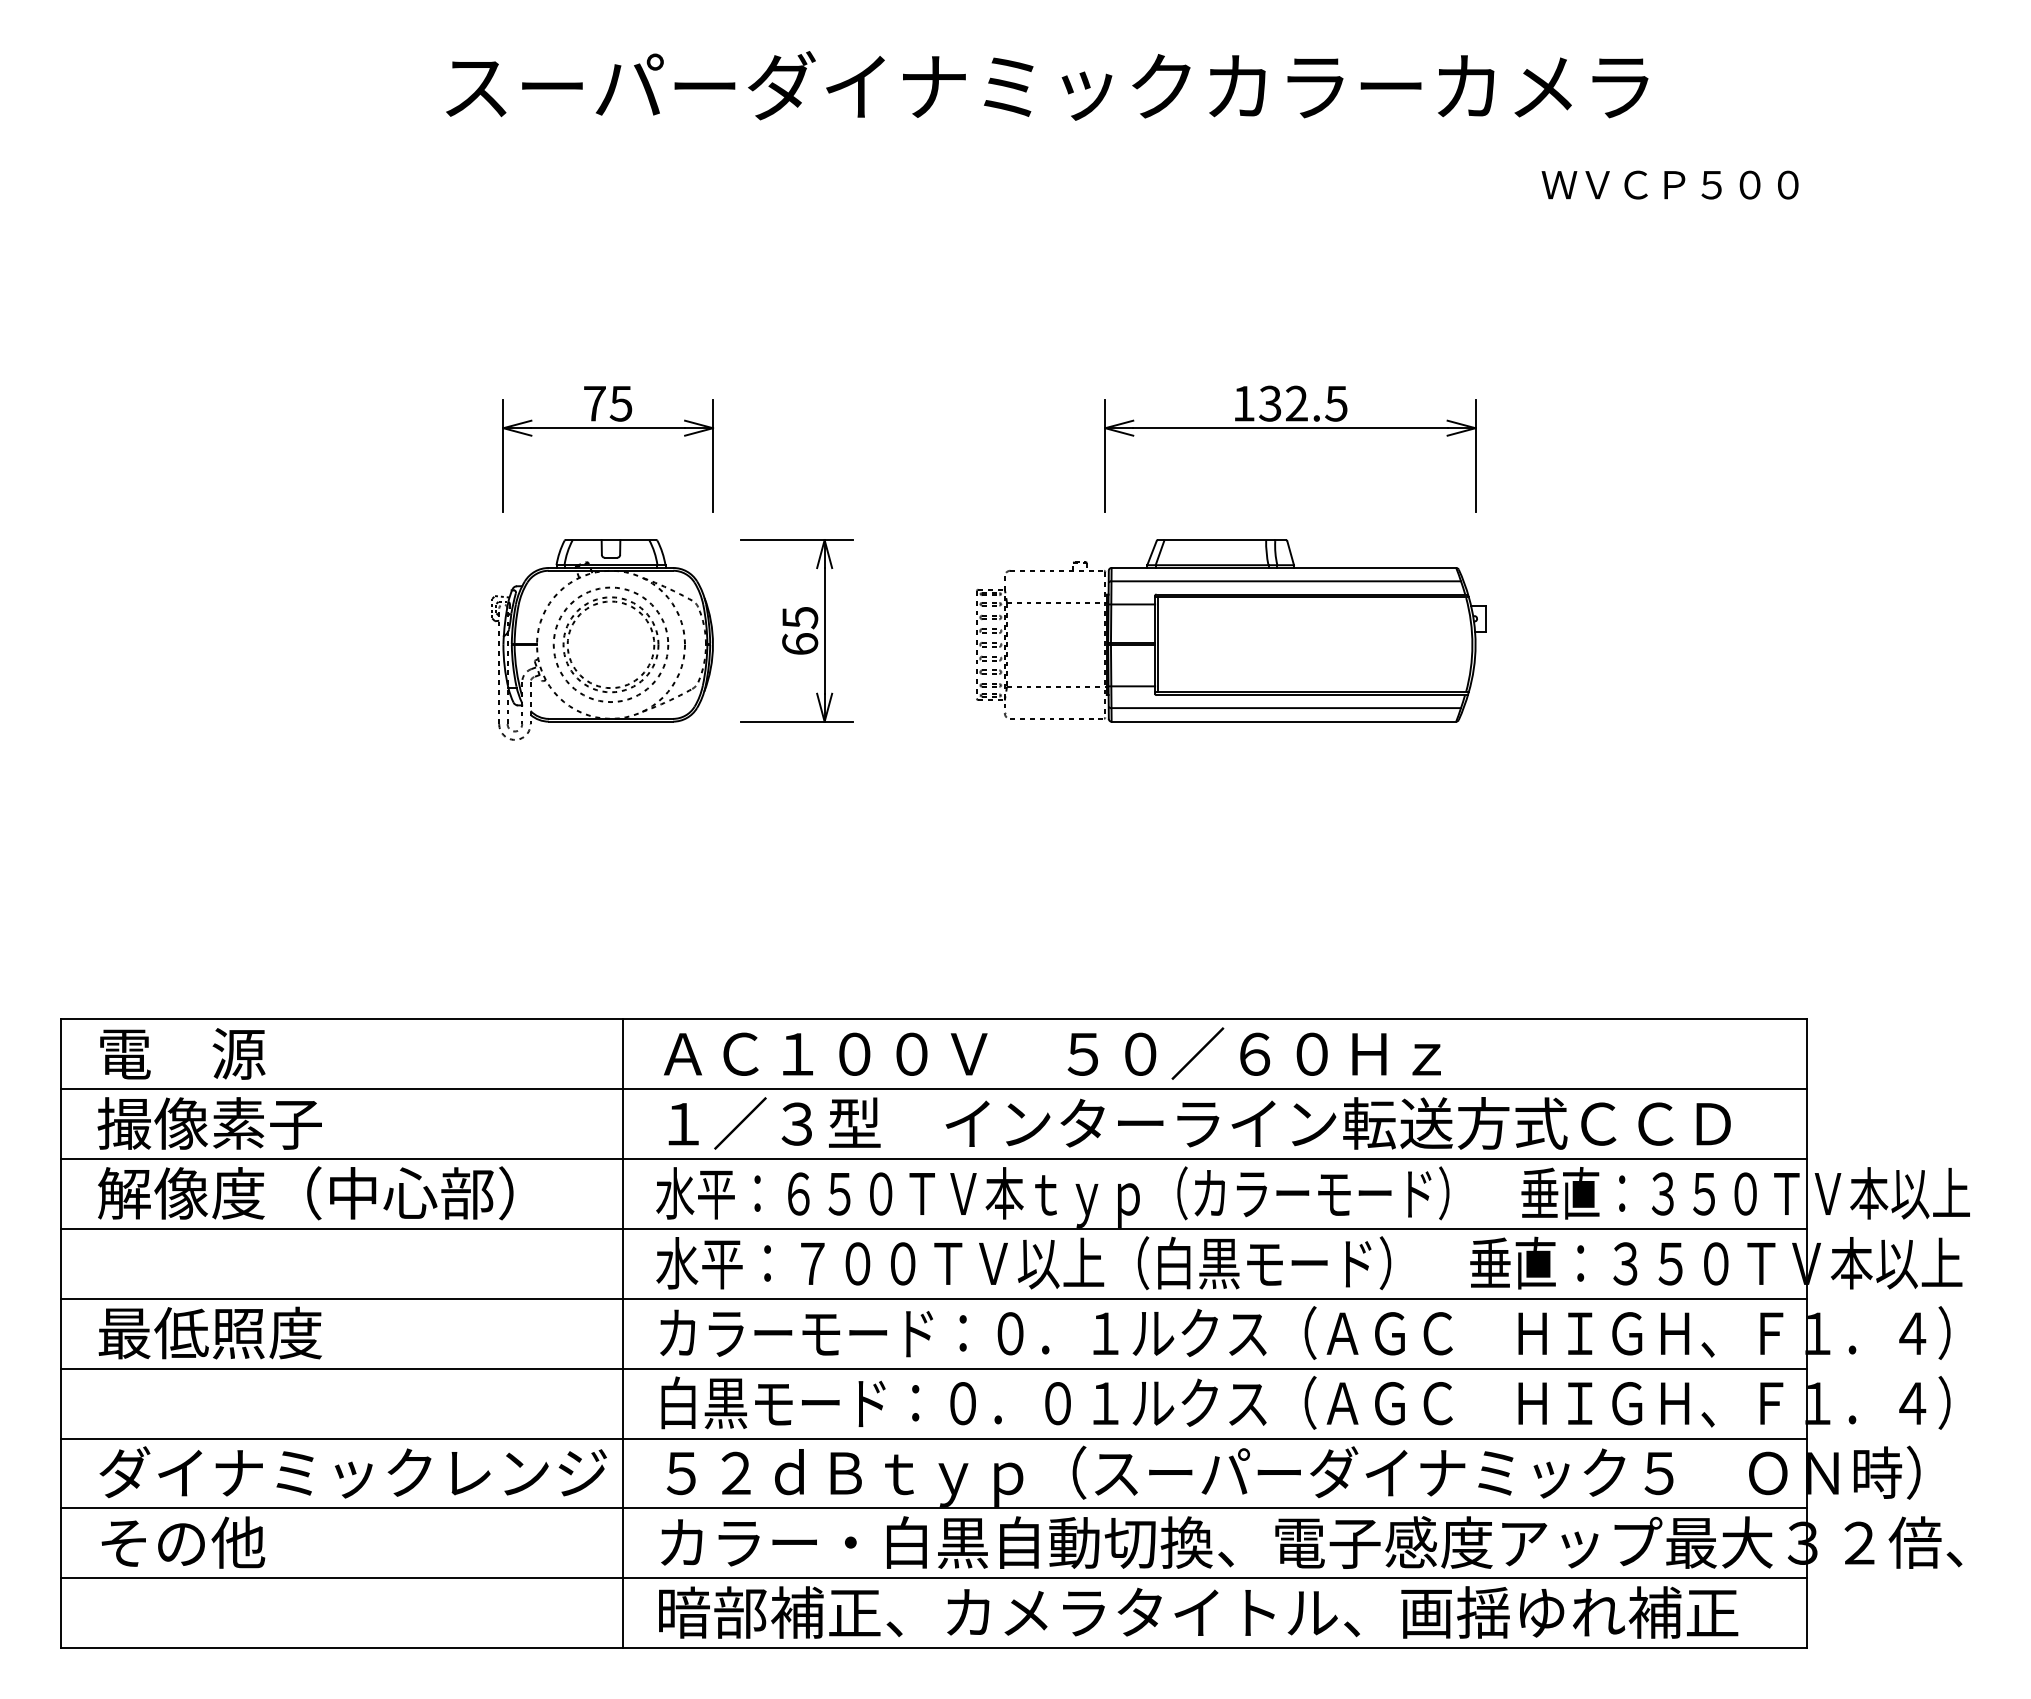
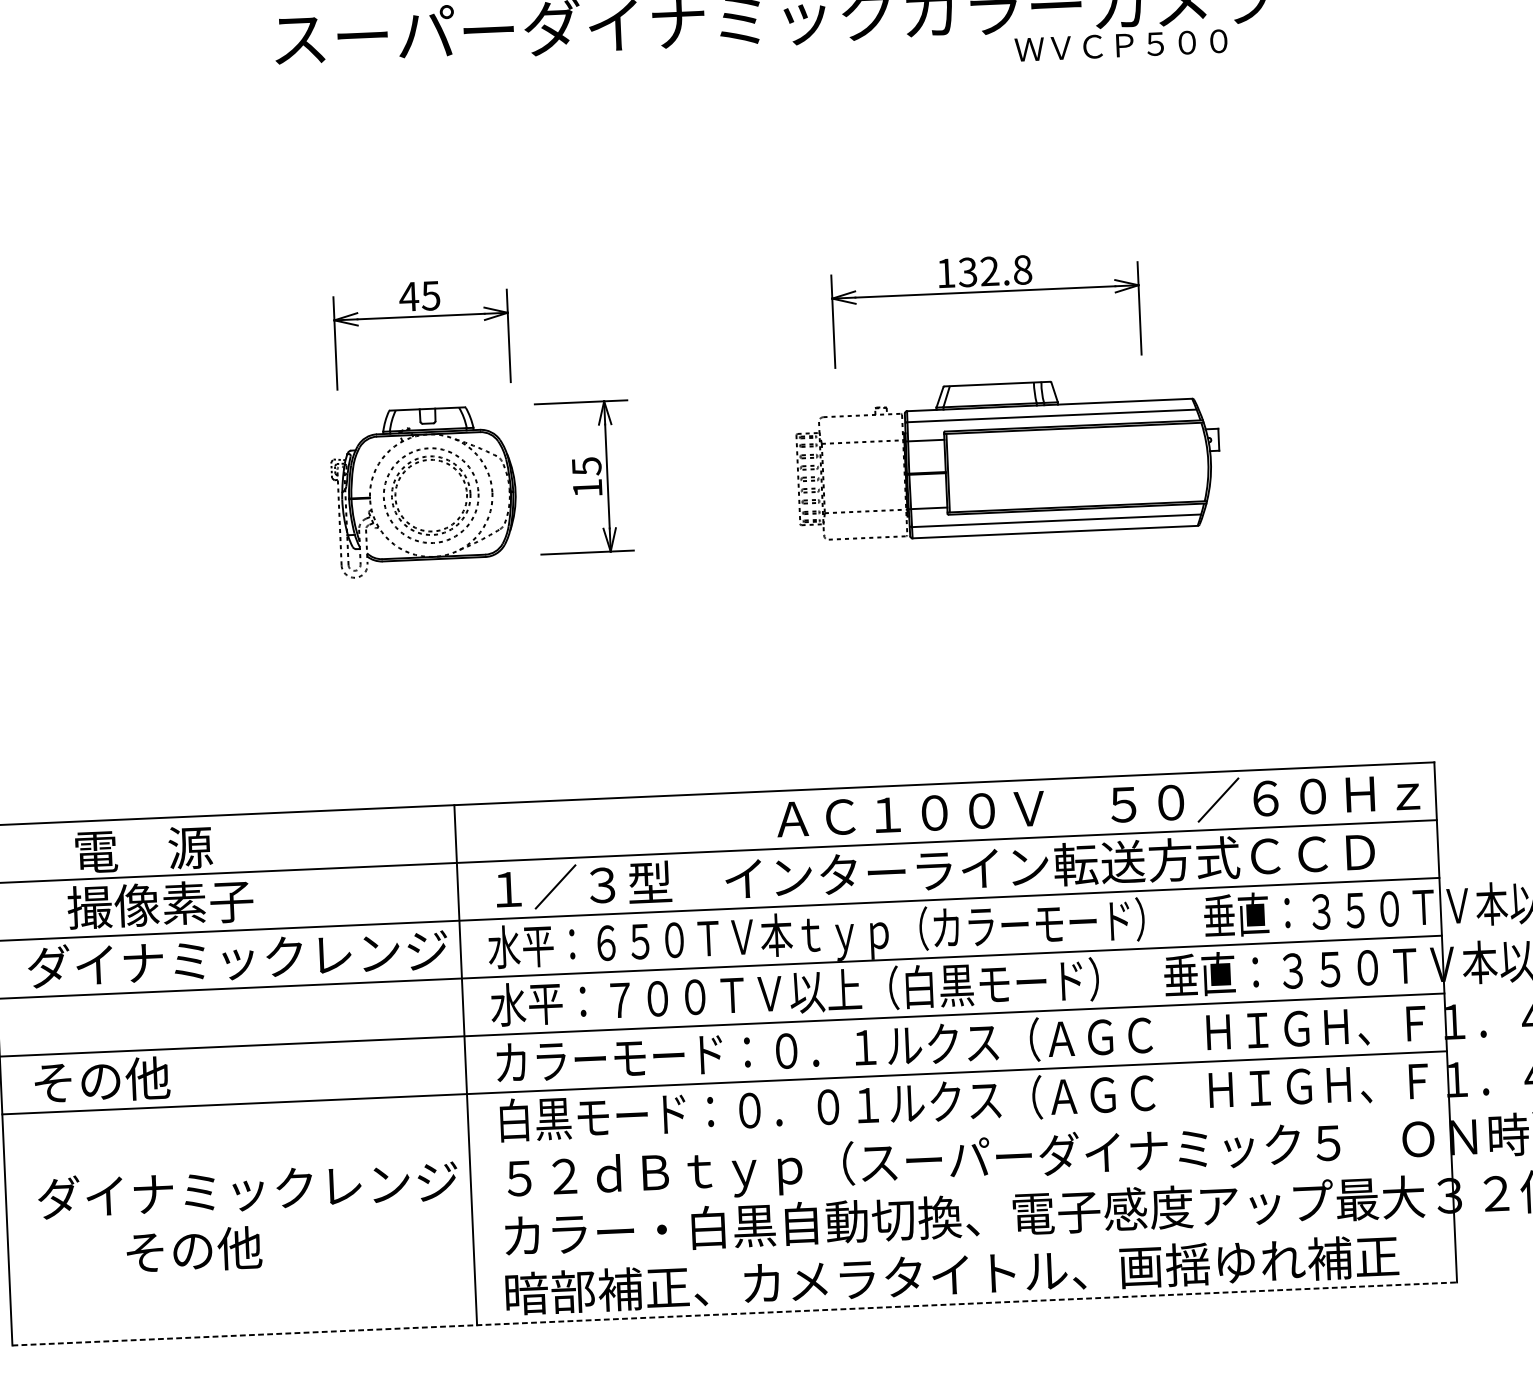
text: (1669, 184) -> (1120, 45), moved
text: (594, 403) -> (408, 296), 75 -> 45
text: (1336, 403) -> (1022, 269), 132.5 -> 132.8
part: (1231, 630) -> (1008, 458), moved
text: (800, 643) -> (587, 487), 65 -> 15
text: (182, 1053) -> (143, 849), moved
text: (1052, 1053) -> (1098, 805), moved
text: (209, 1123) -> (160, 904), moved
text: (352, 1193) -> (237, 958), 解像度（中心部） -> ダイナミックレンジ
text: (209, 1332) -> (123, 1079), 最低照度 -> その他
line: (933, 1438) -> (726, 1140), removed
line: (933, 1508) -> (729, 1198), removed
text: (183, 1542) -> (194, 1249), moved
line: (933, 1578) -> (731, 1256), removed
line: (934, 1648) -> (735, 1314), solid -> dashed

